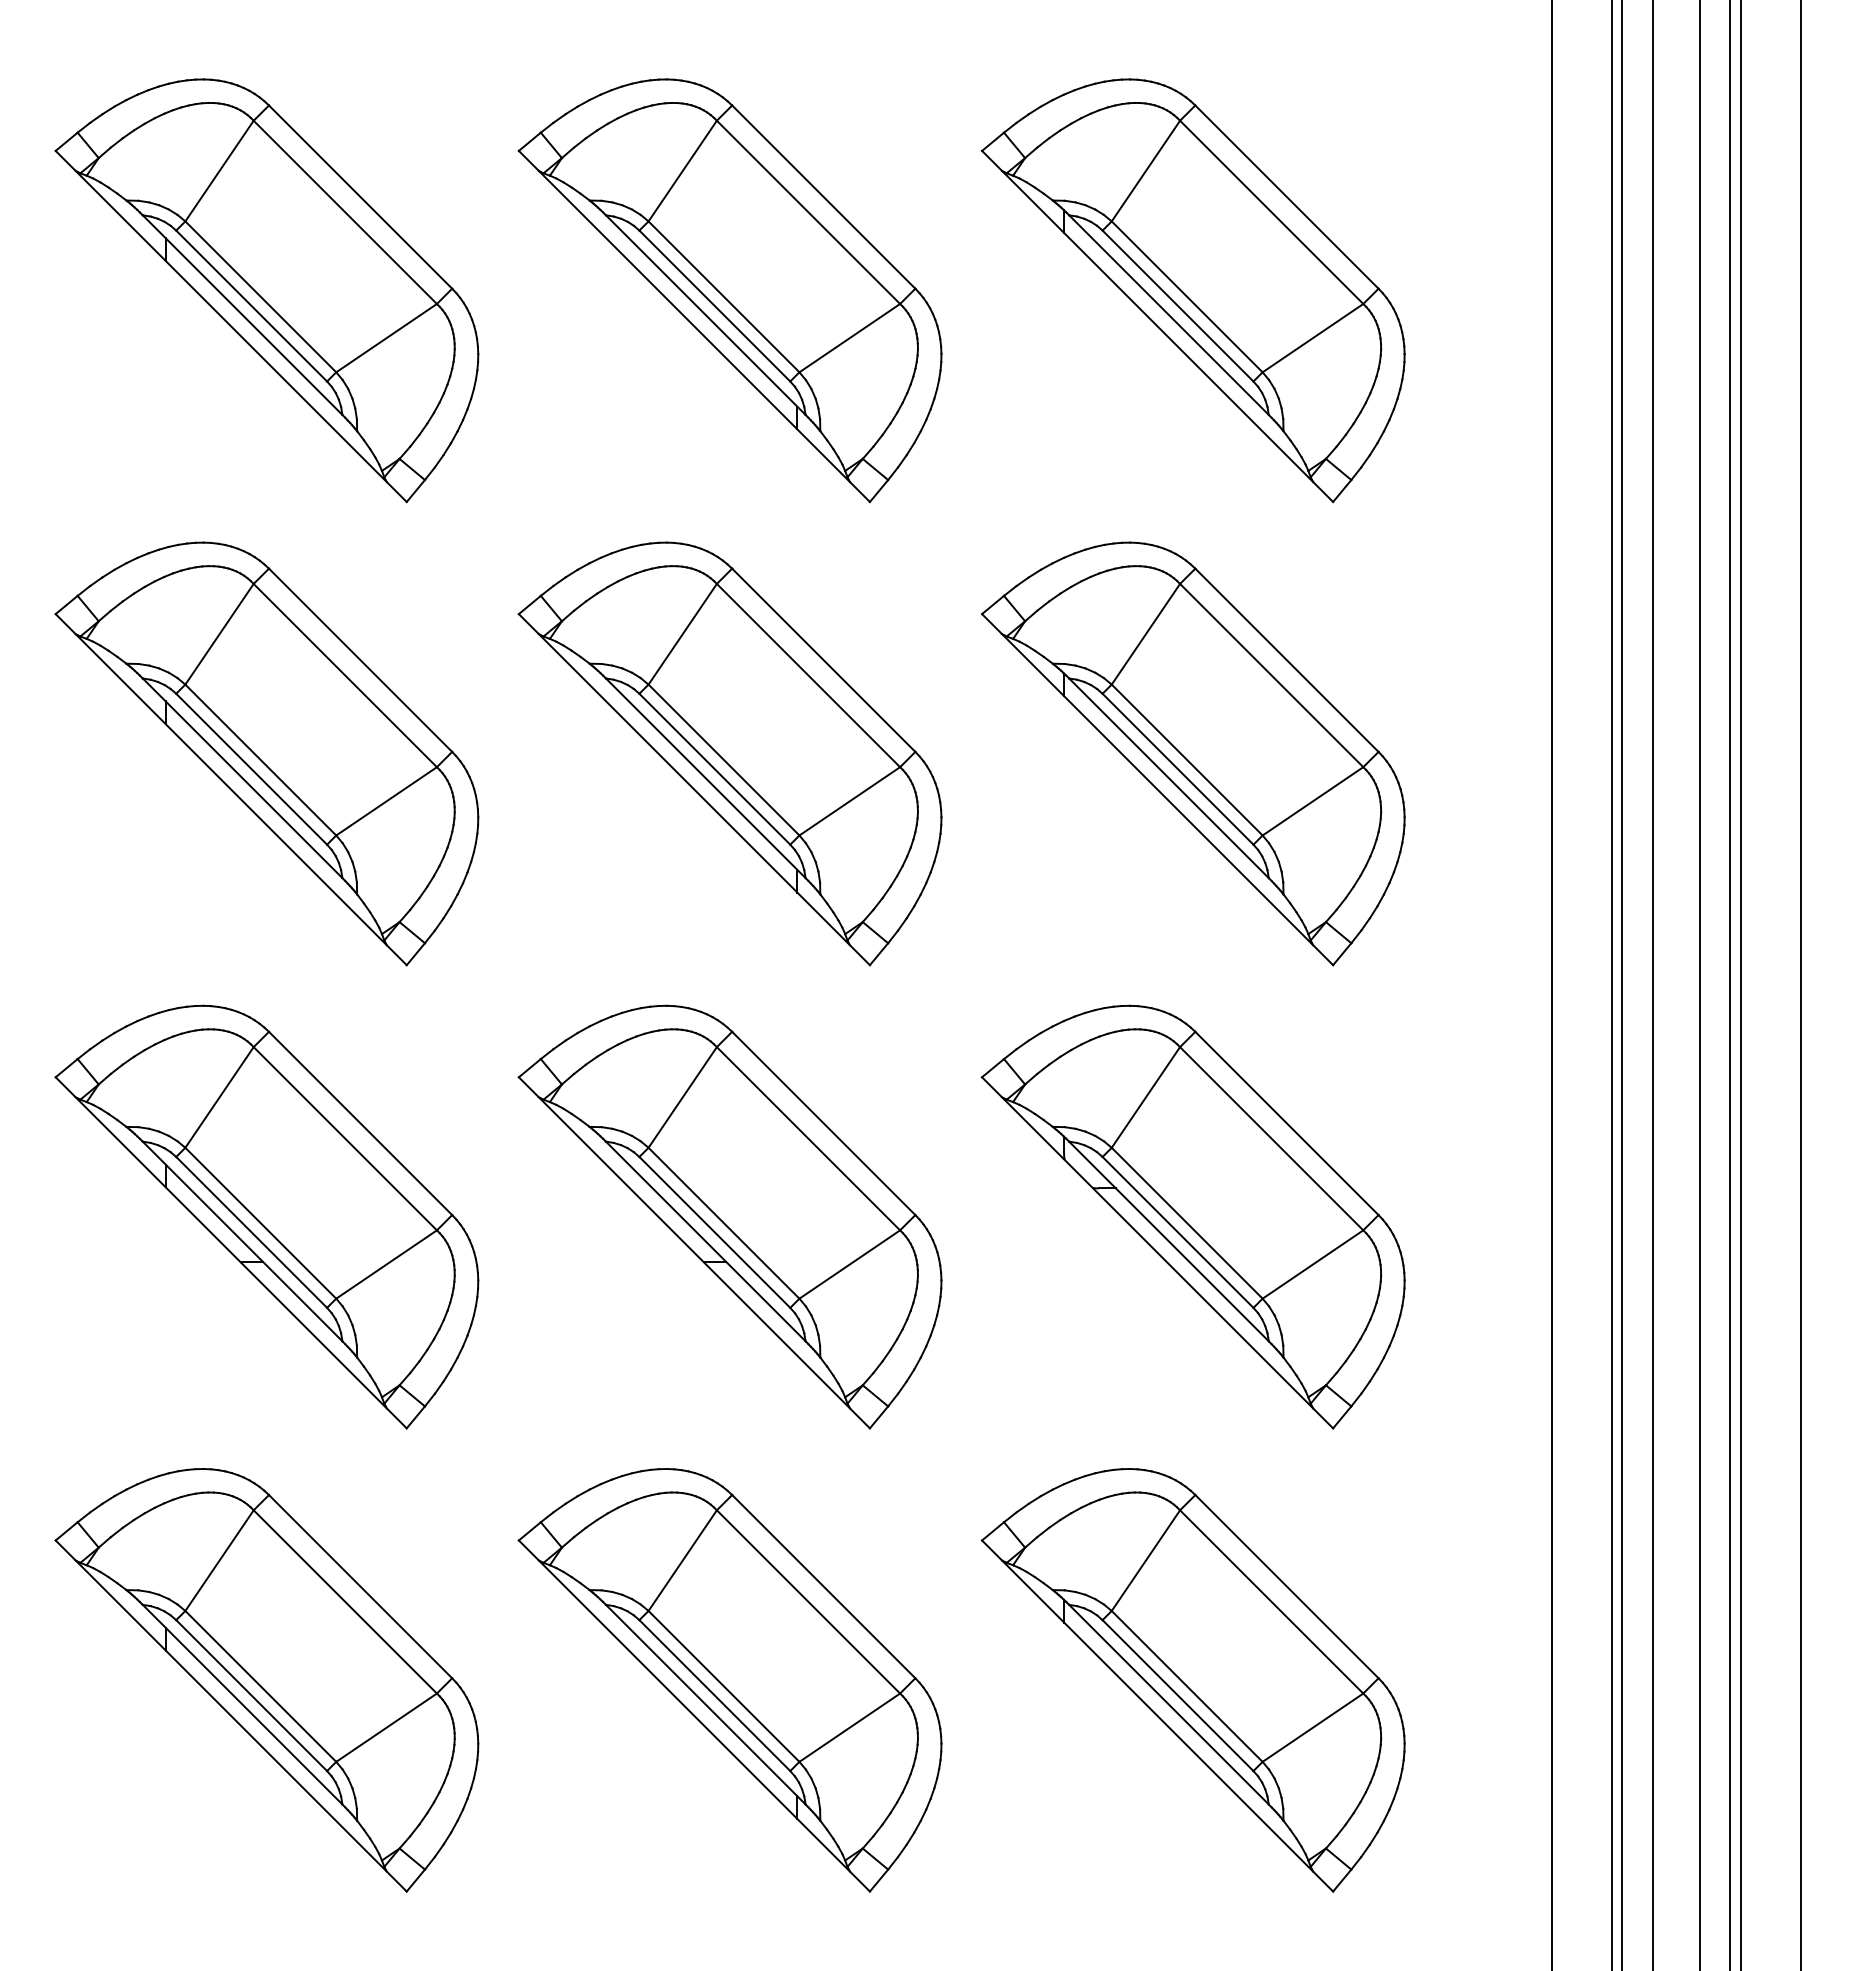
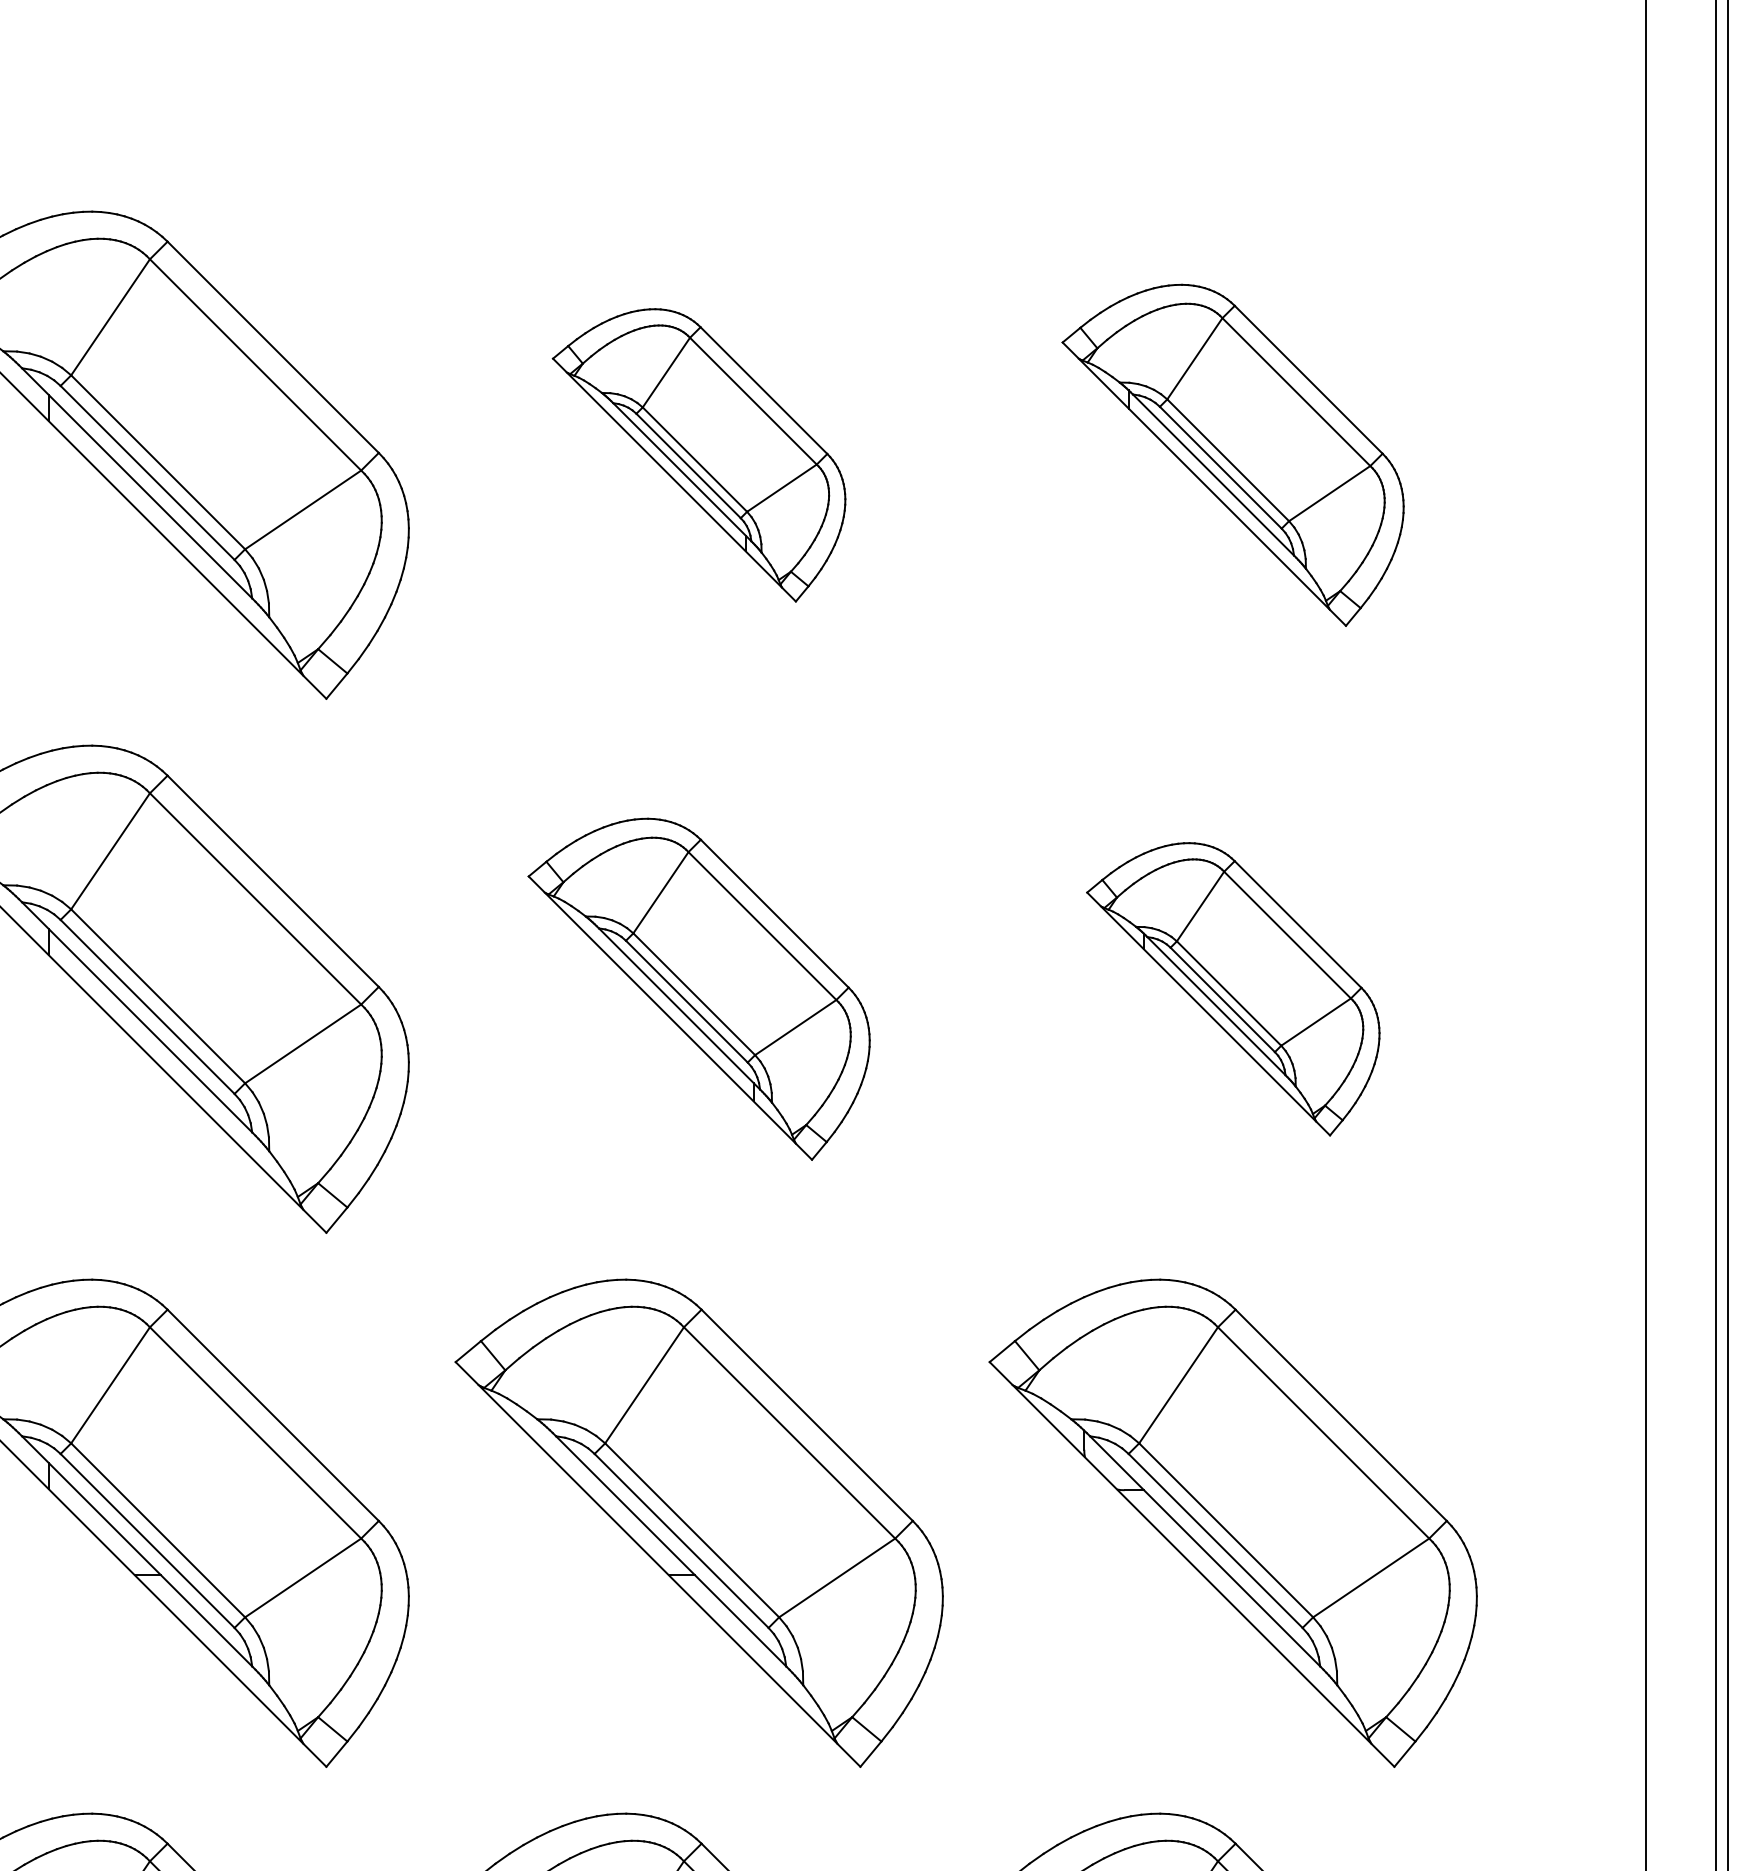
part: (729, 290) -> (698, 454), size x0.6
part: (1192, 290) -> (1232, 454), size x0.7
part: (729, 753) -> (698, 988), size x0.7
part: (1193, 753) -> (1233, 988), size x0.6

